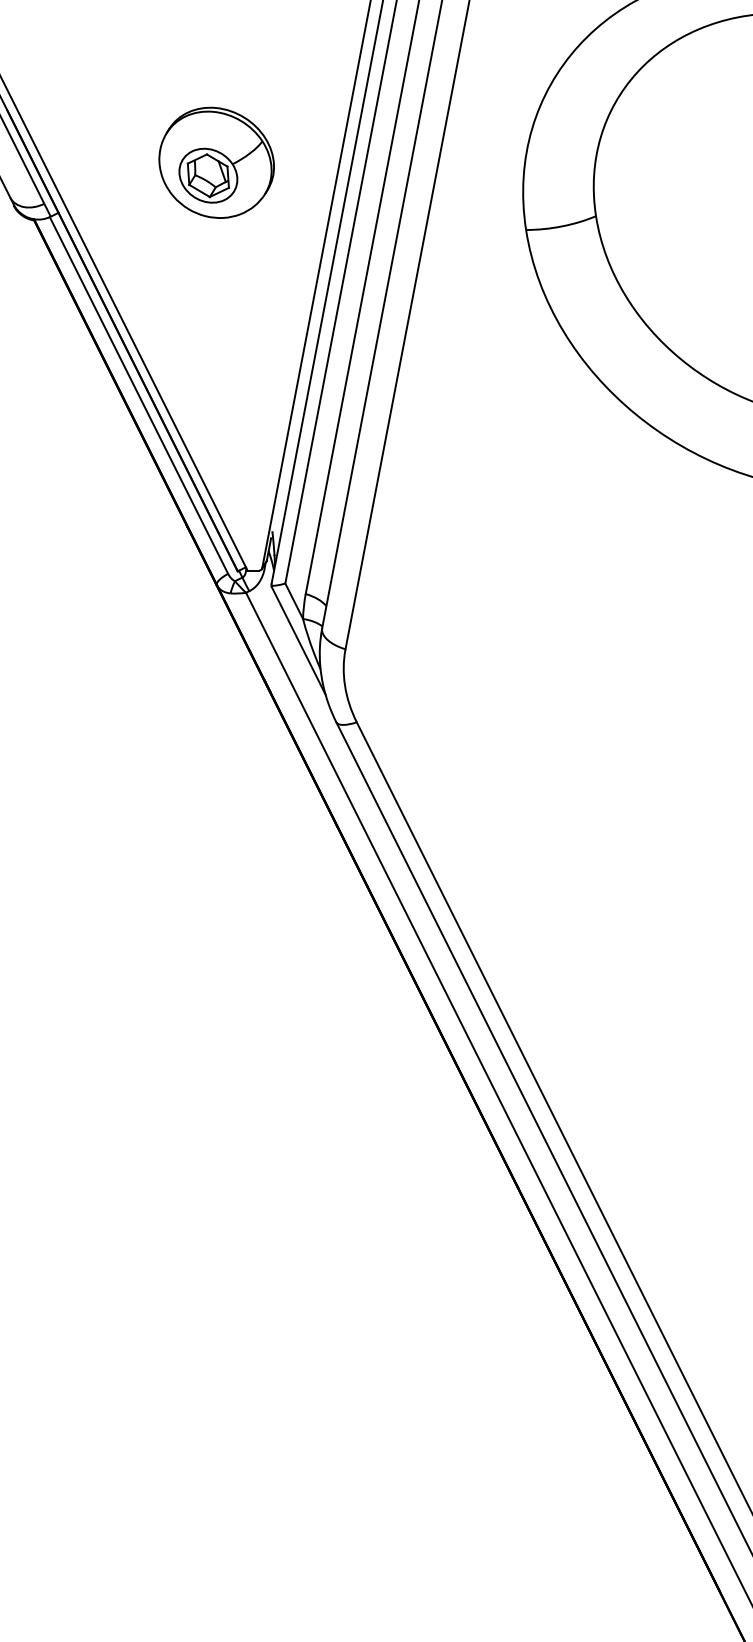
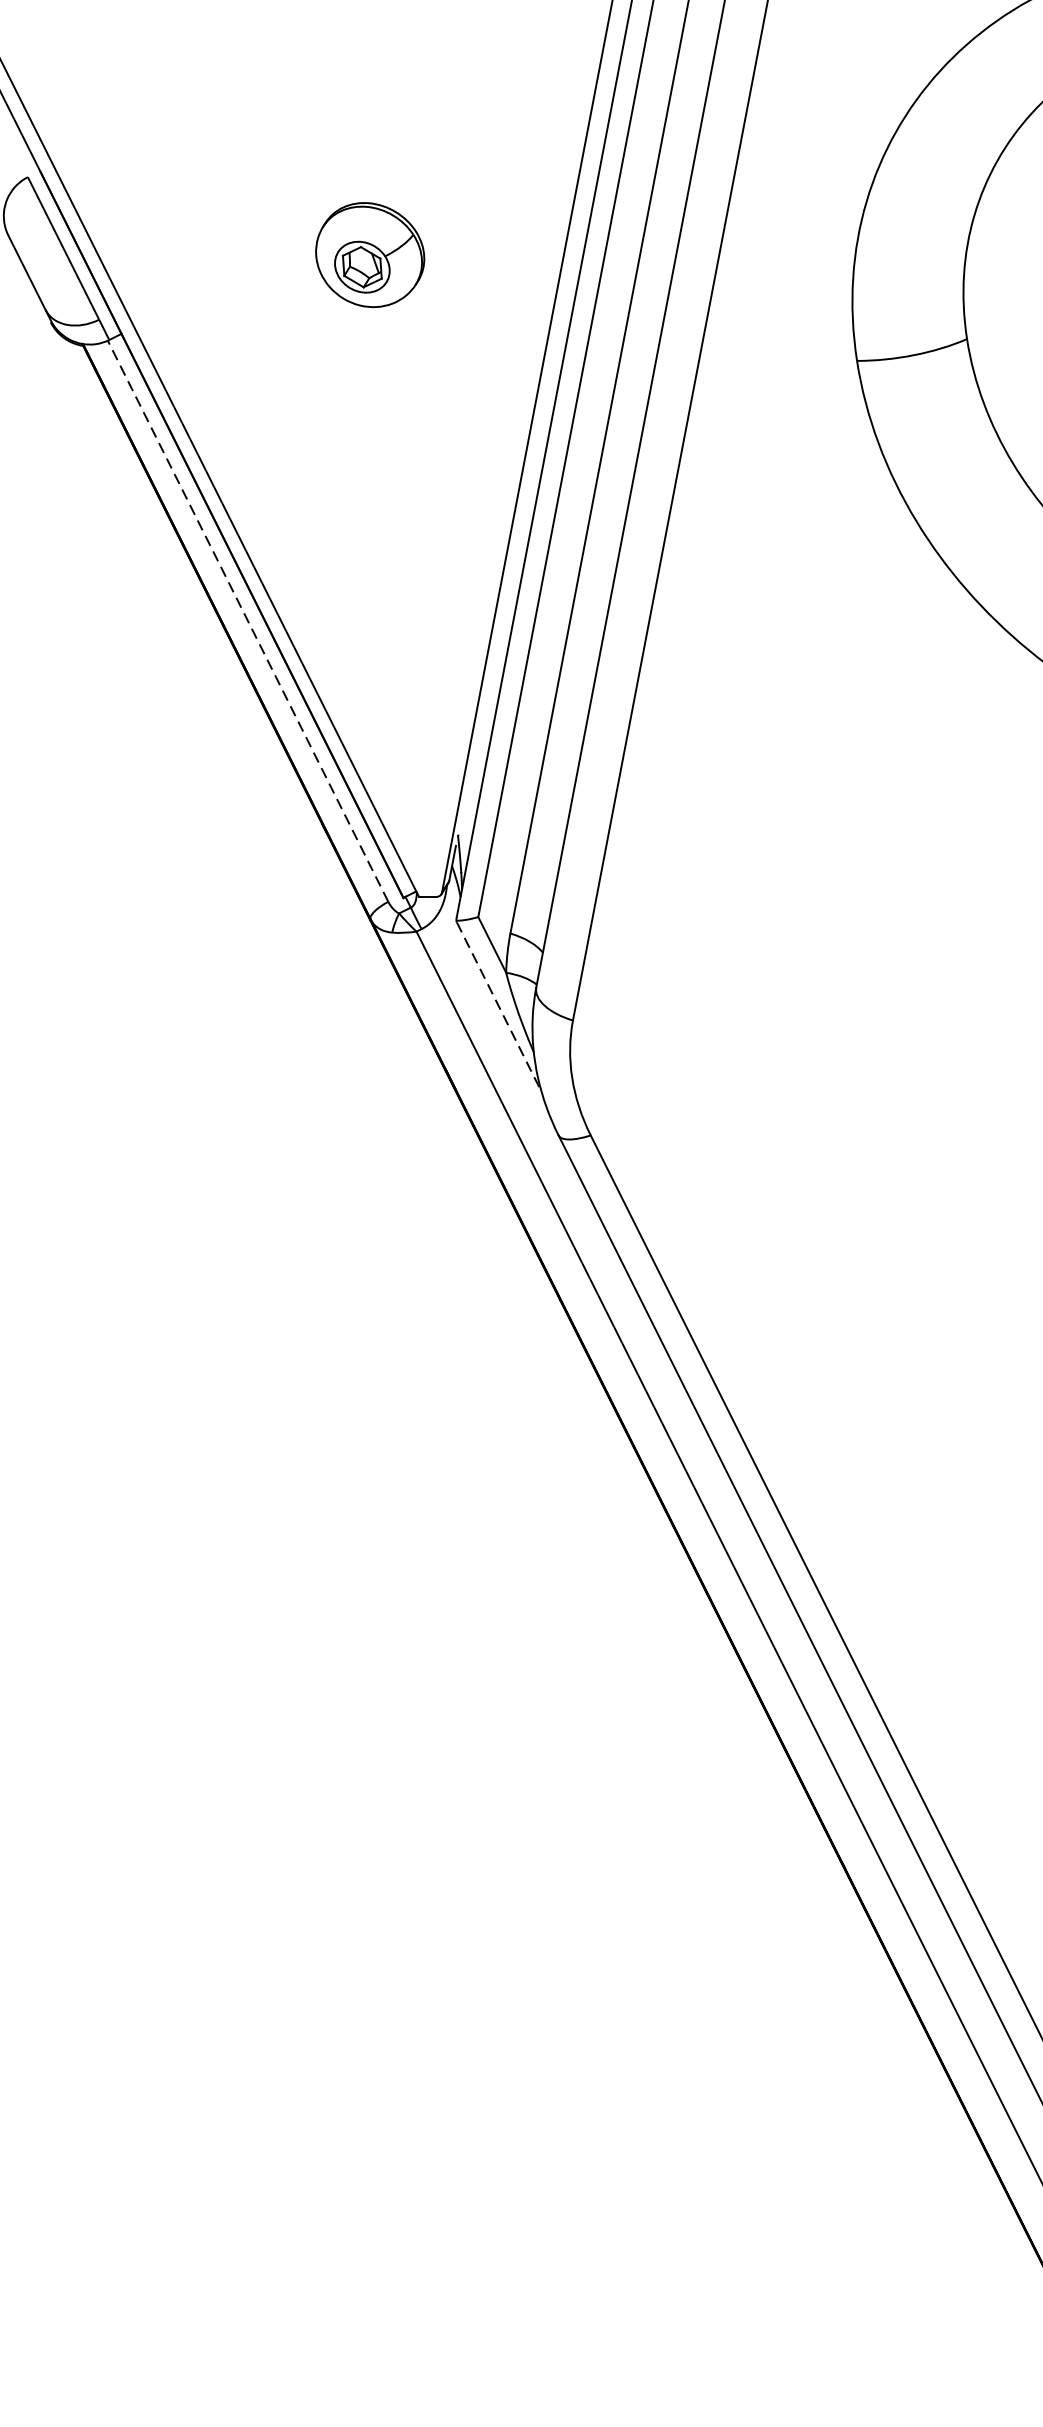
part: (216, 162) -> (370, 254), size x0.6
line: (138, 395) -> (247, 621), solid -> dashed
line: (298, 641) -> (499, 1008), solid -> dashed

